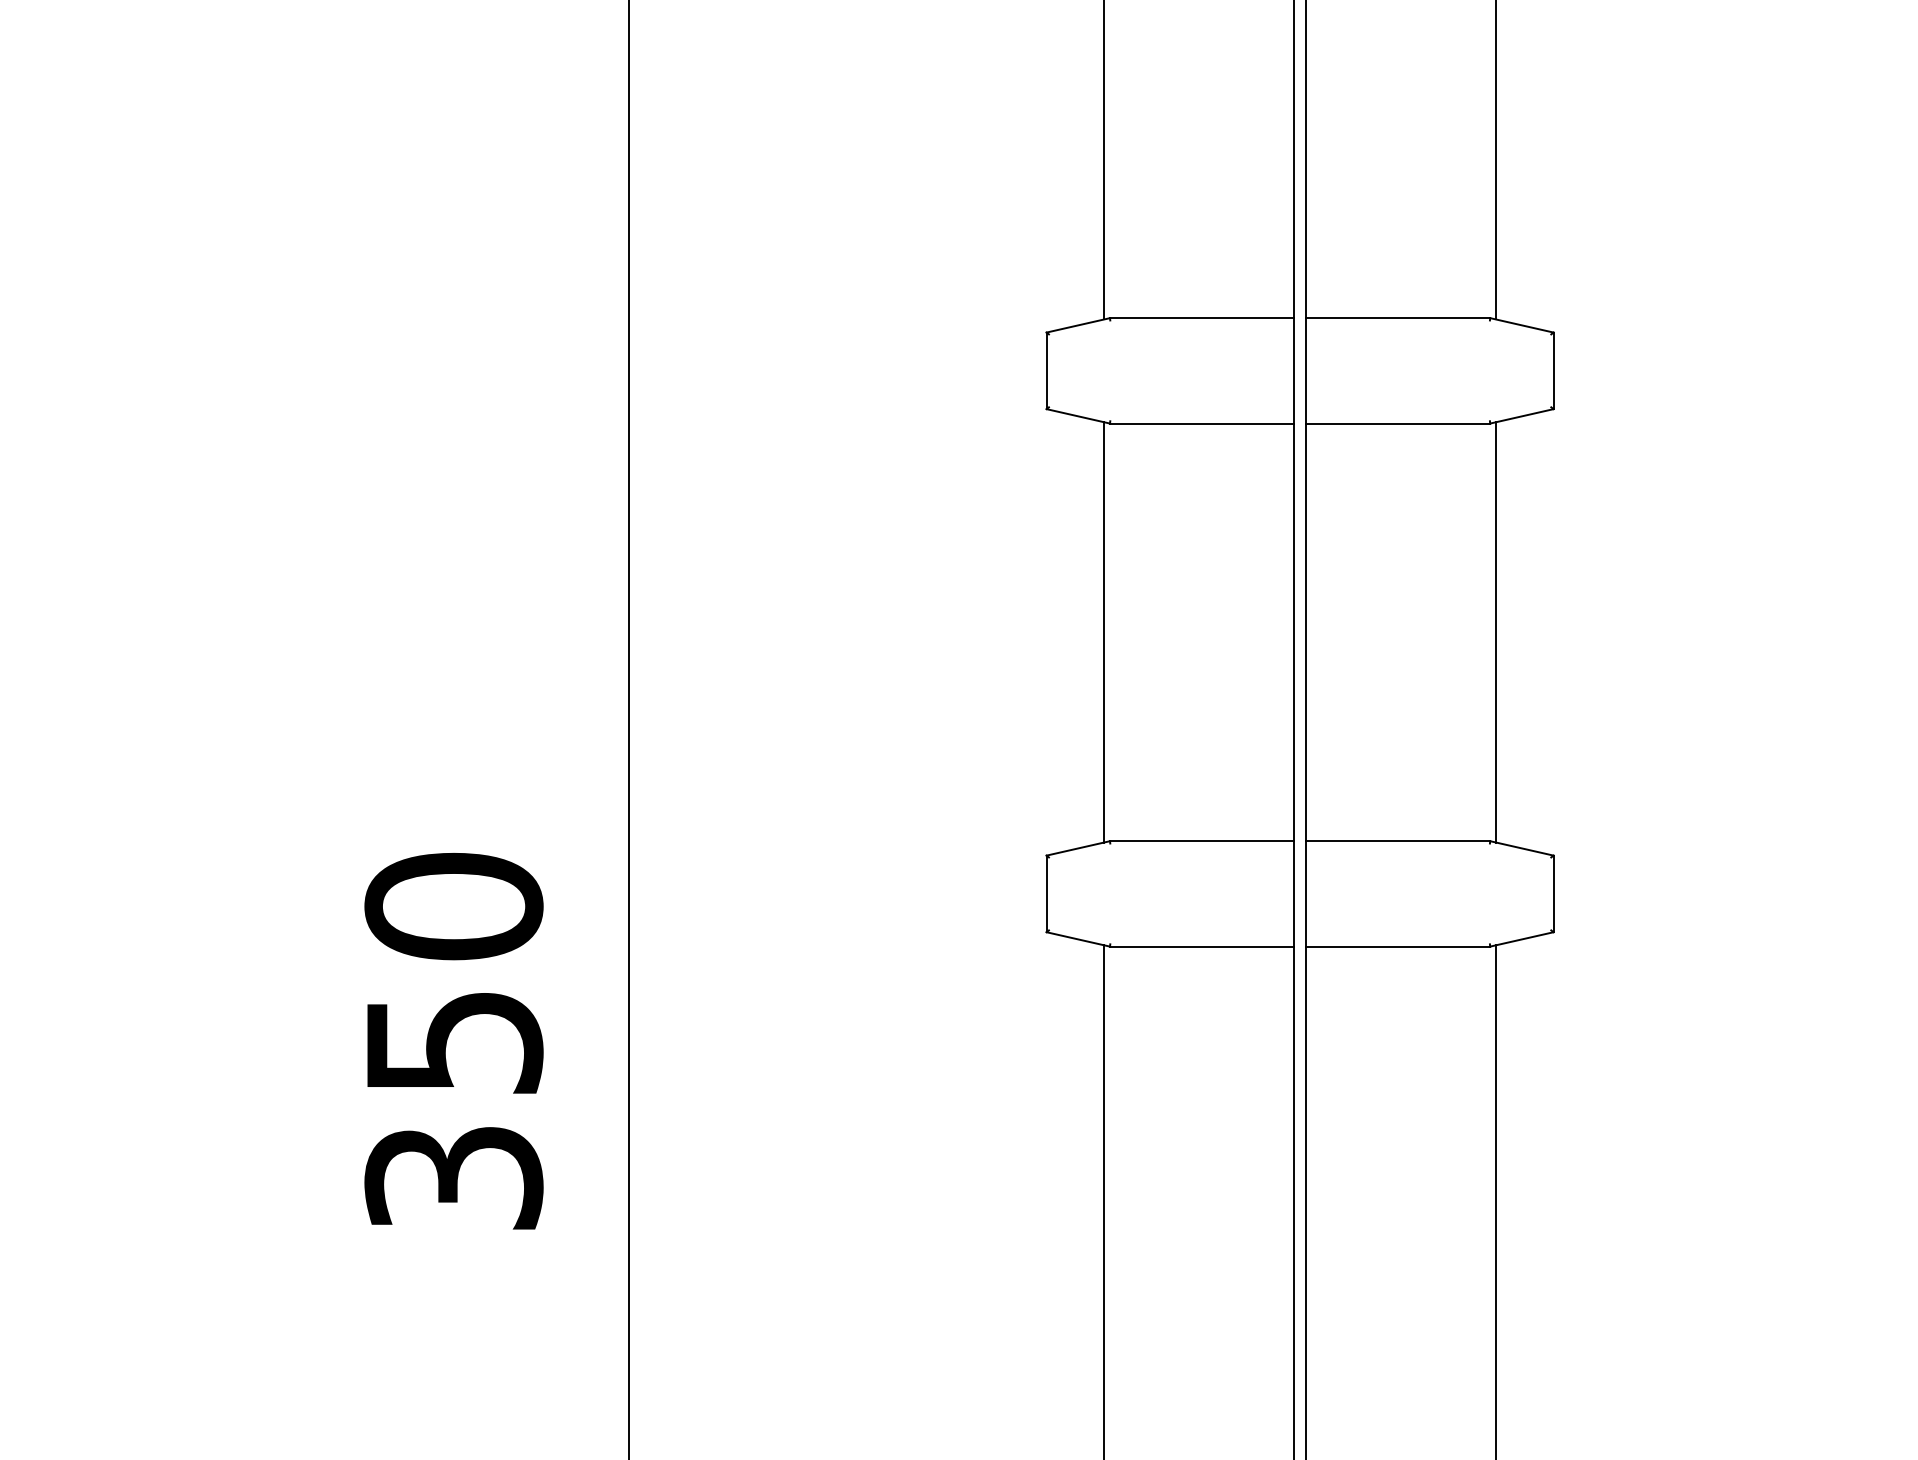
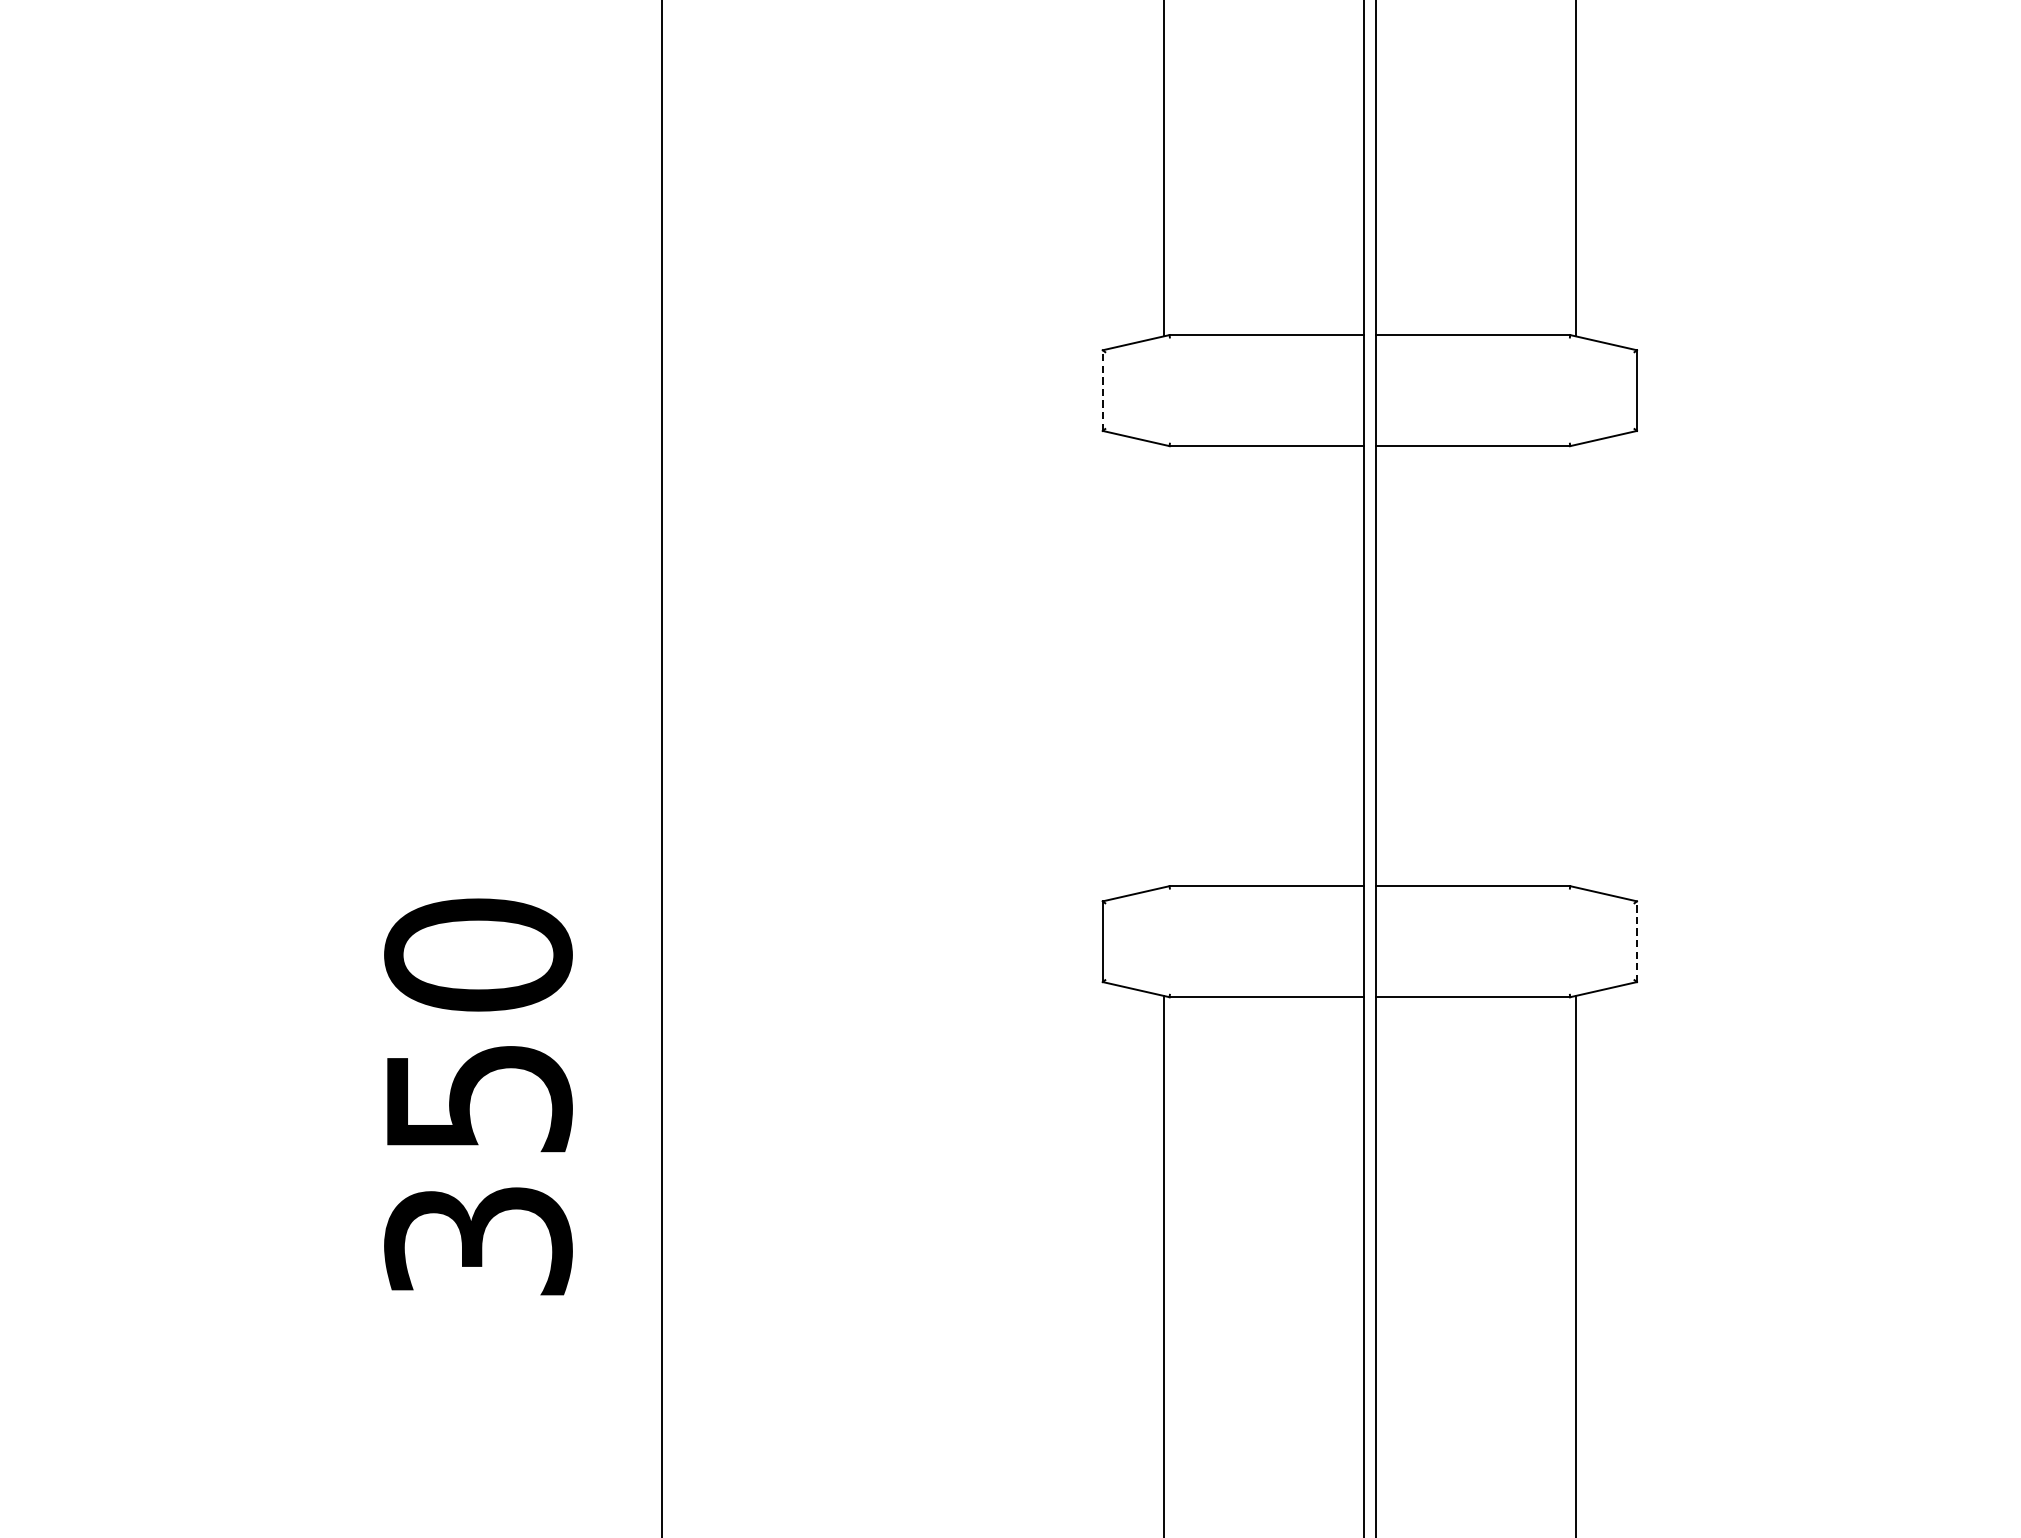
line: (1046, 370) -> (1102, 390), solid -> dashed
line: (1104, 632) -> (1163, 666), removed
line: (1495, 632) -> (1575, 666), removed
line: (1553, 893) -> (1636, 941), solid -> dashed

